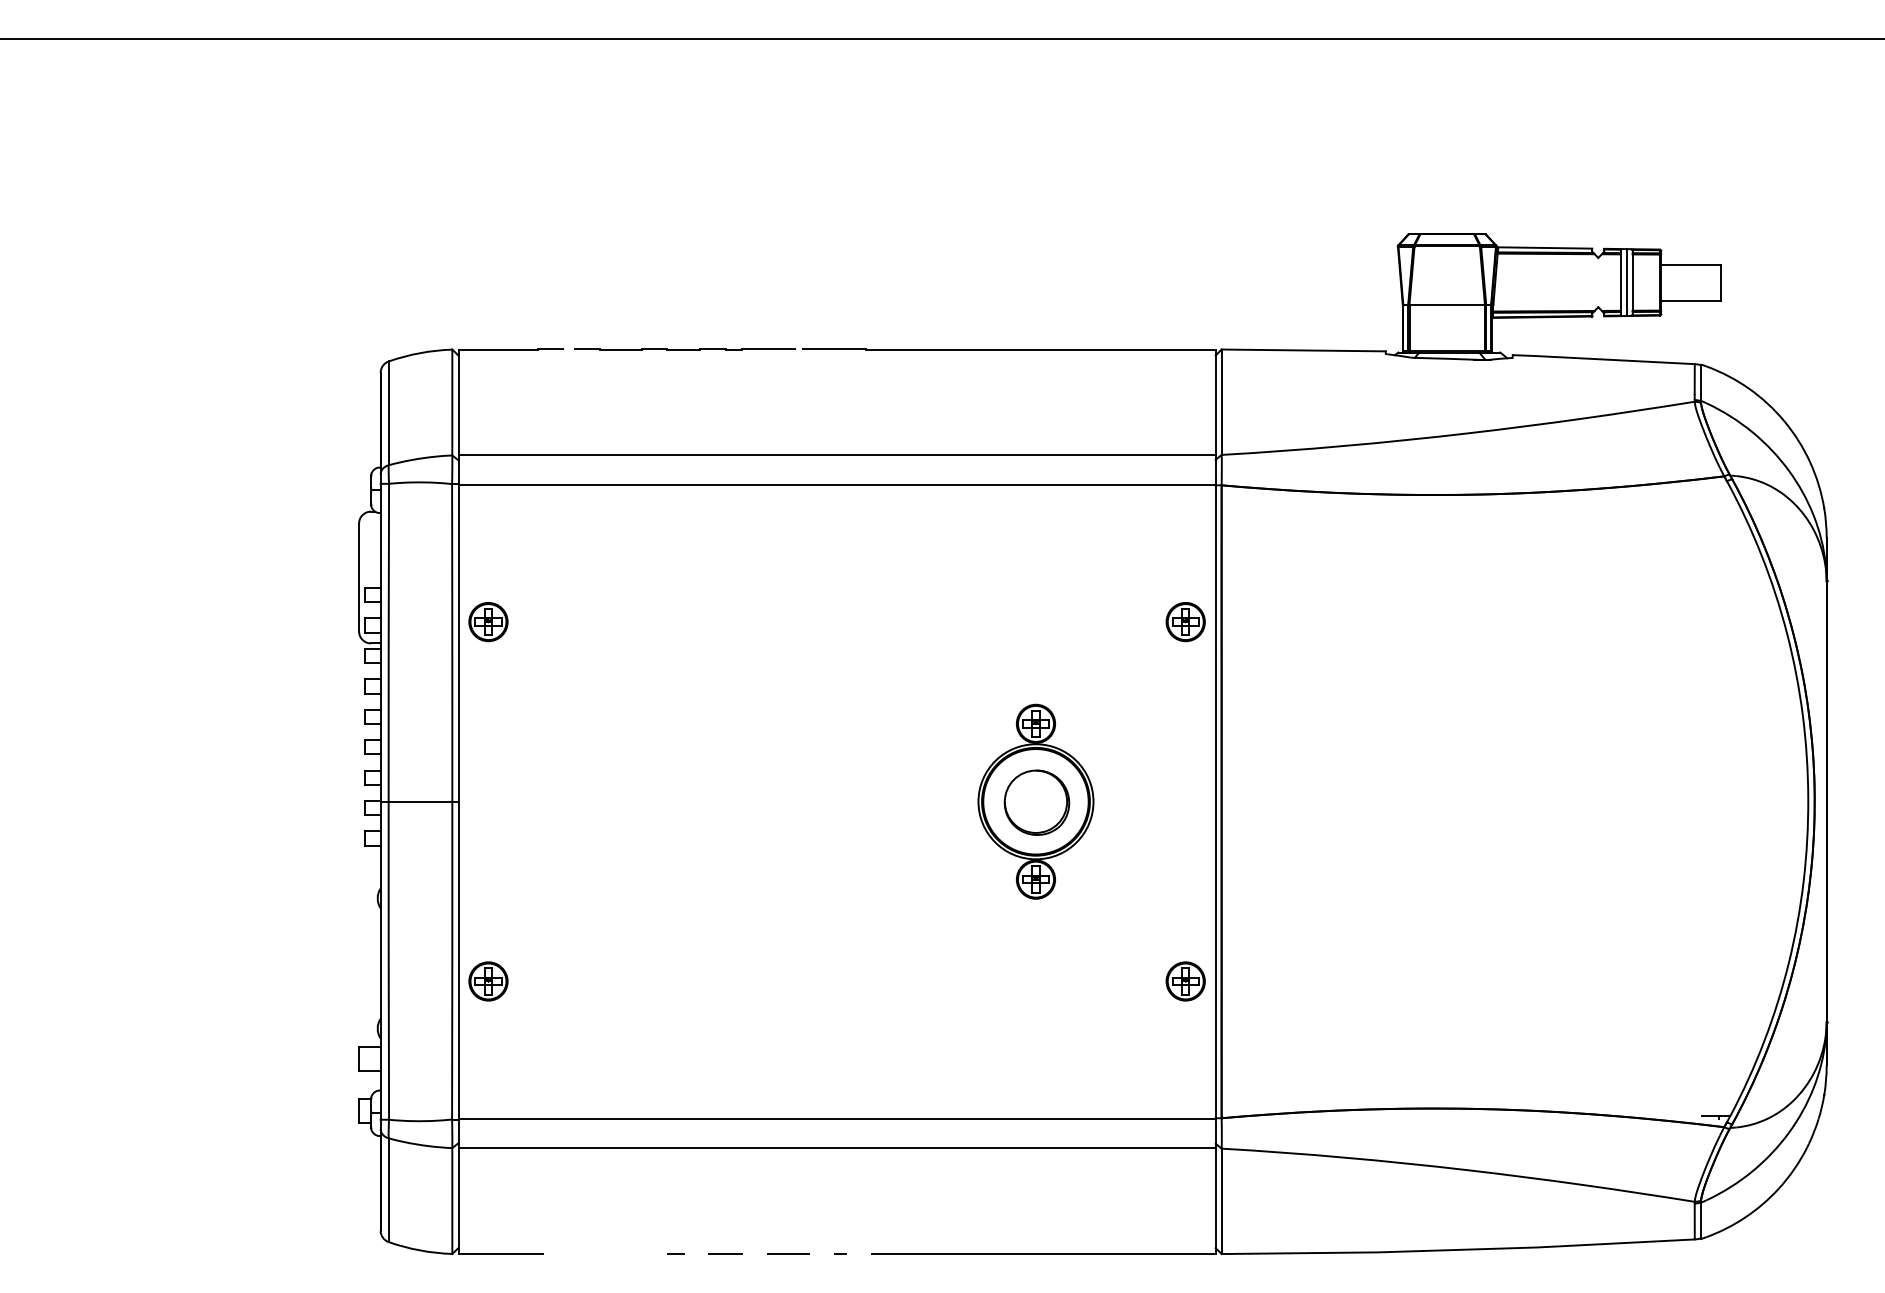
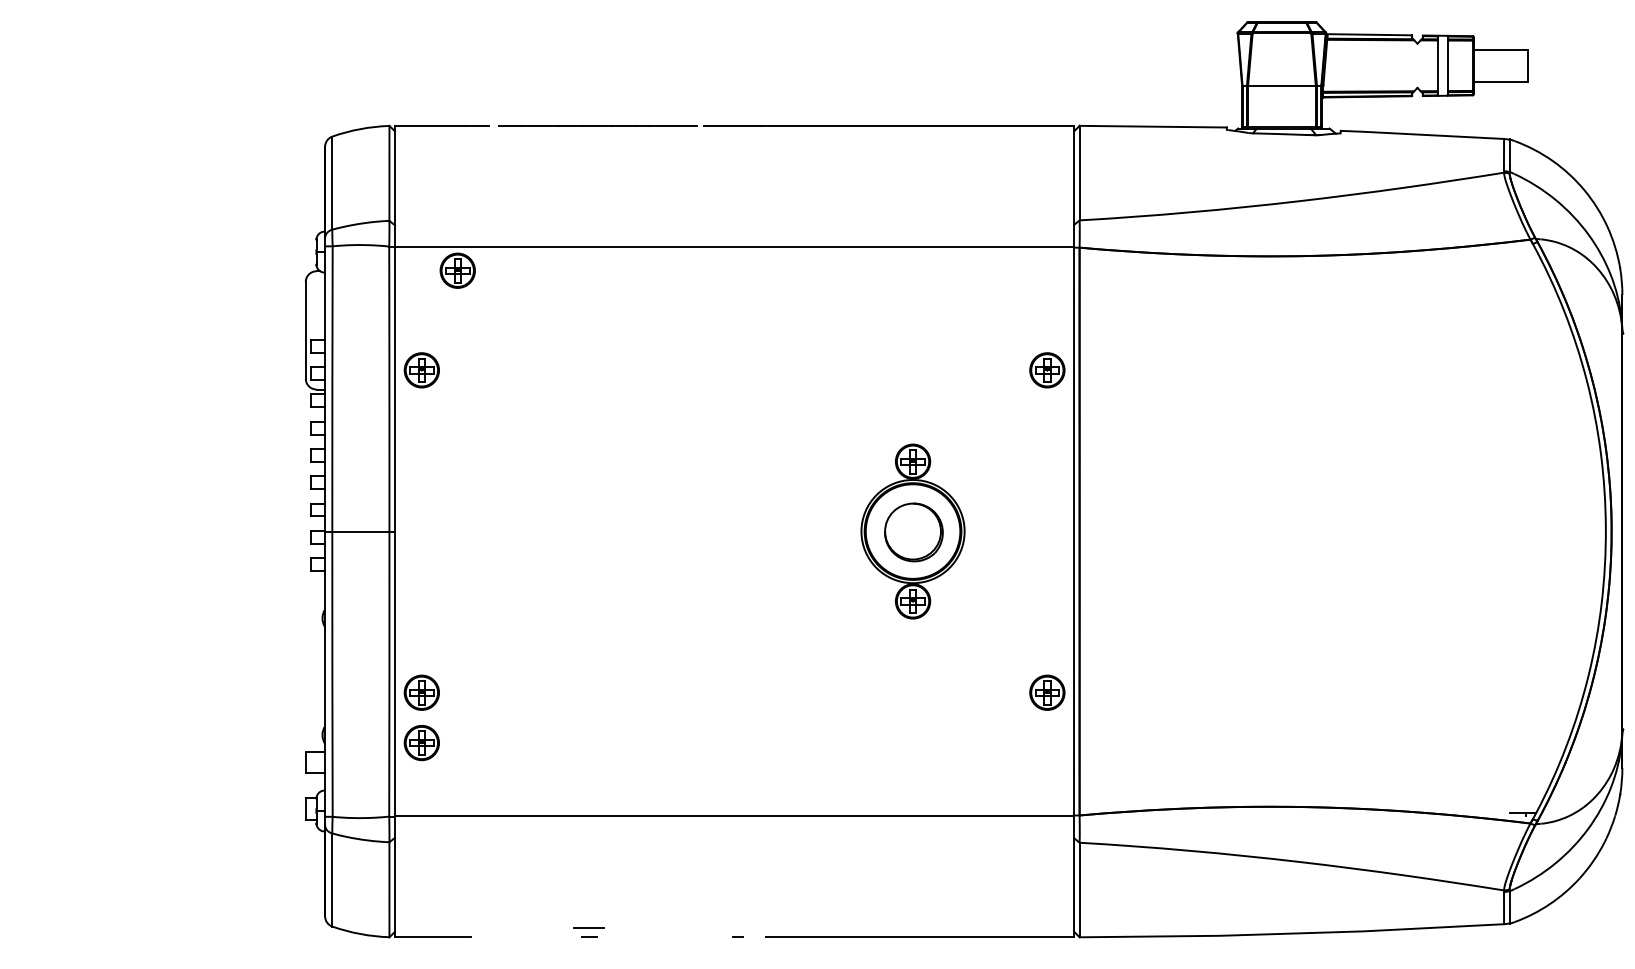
line: (1626, 282) -> (1442, 65), removed
line: (836, 455) -> (734, 220), removed
part: (528, 511) -> (457, 271), added
part: (488, 1037) -> (421, 743), added
line: (836, 1148) -> (734, 842), removed
line: (725, 1253) -> (588, 927), moved
line: (788, 1254) -> (691, 937), removed

